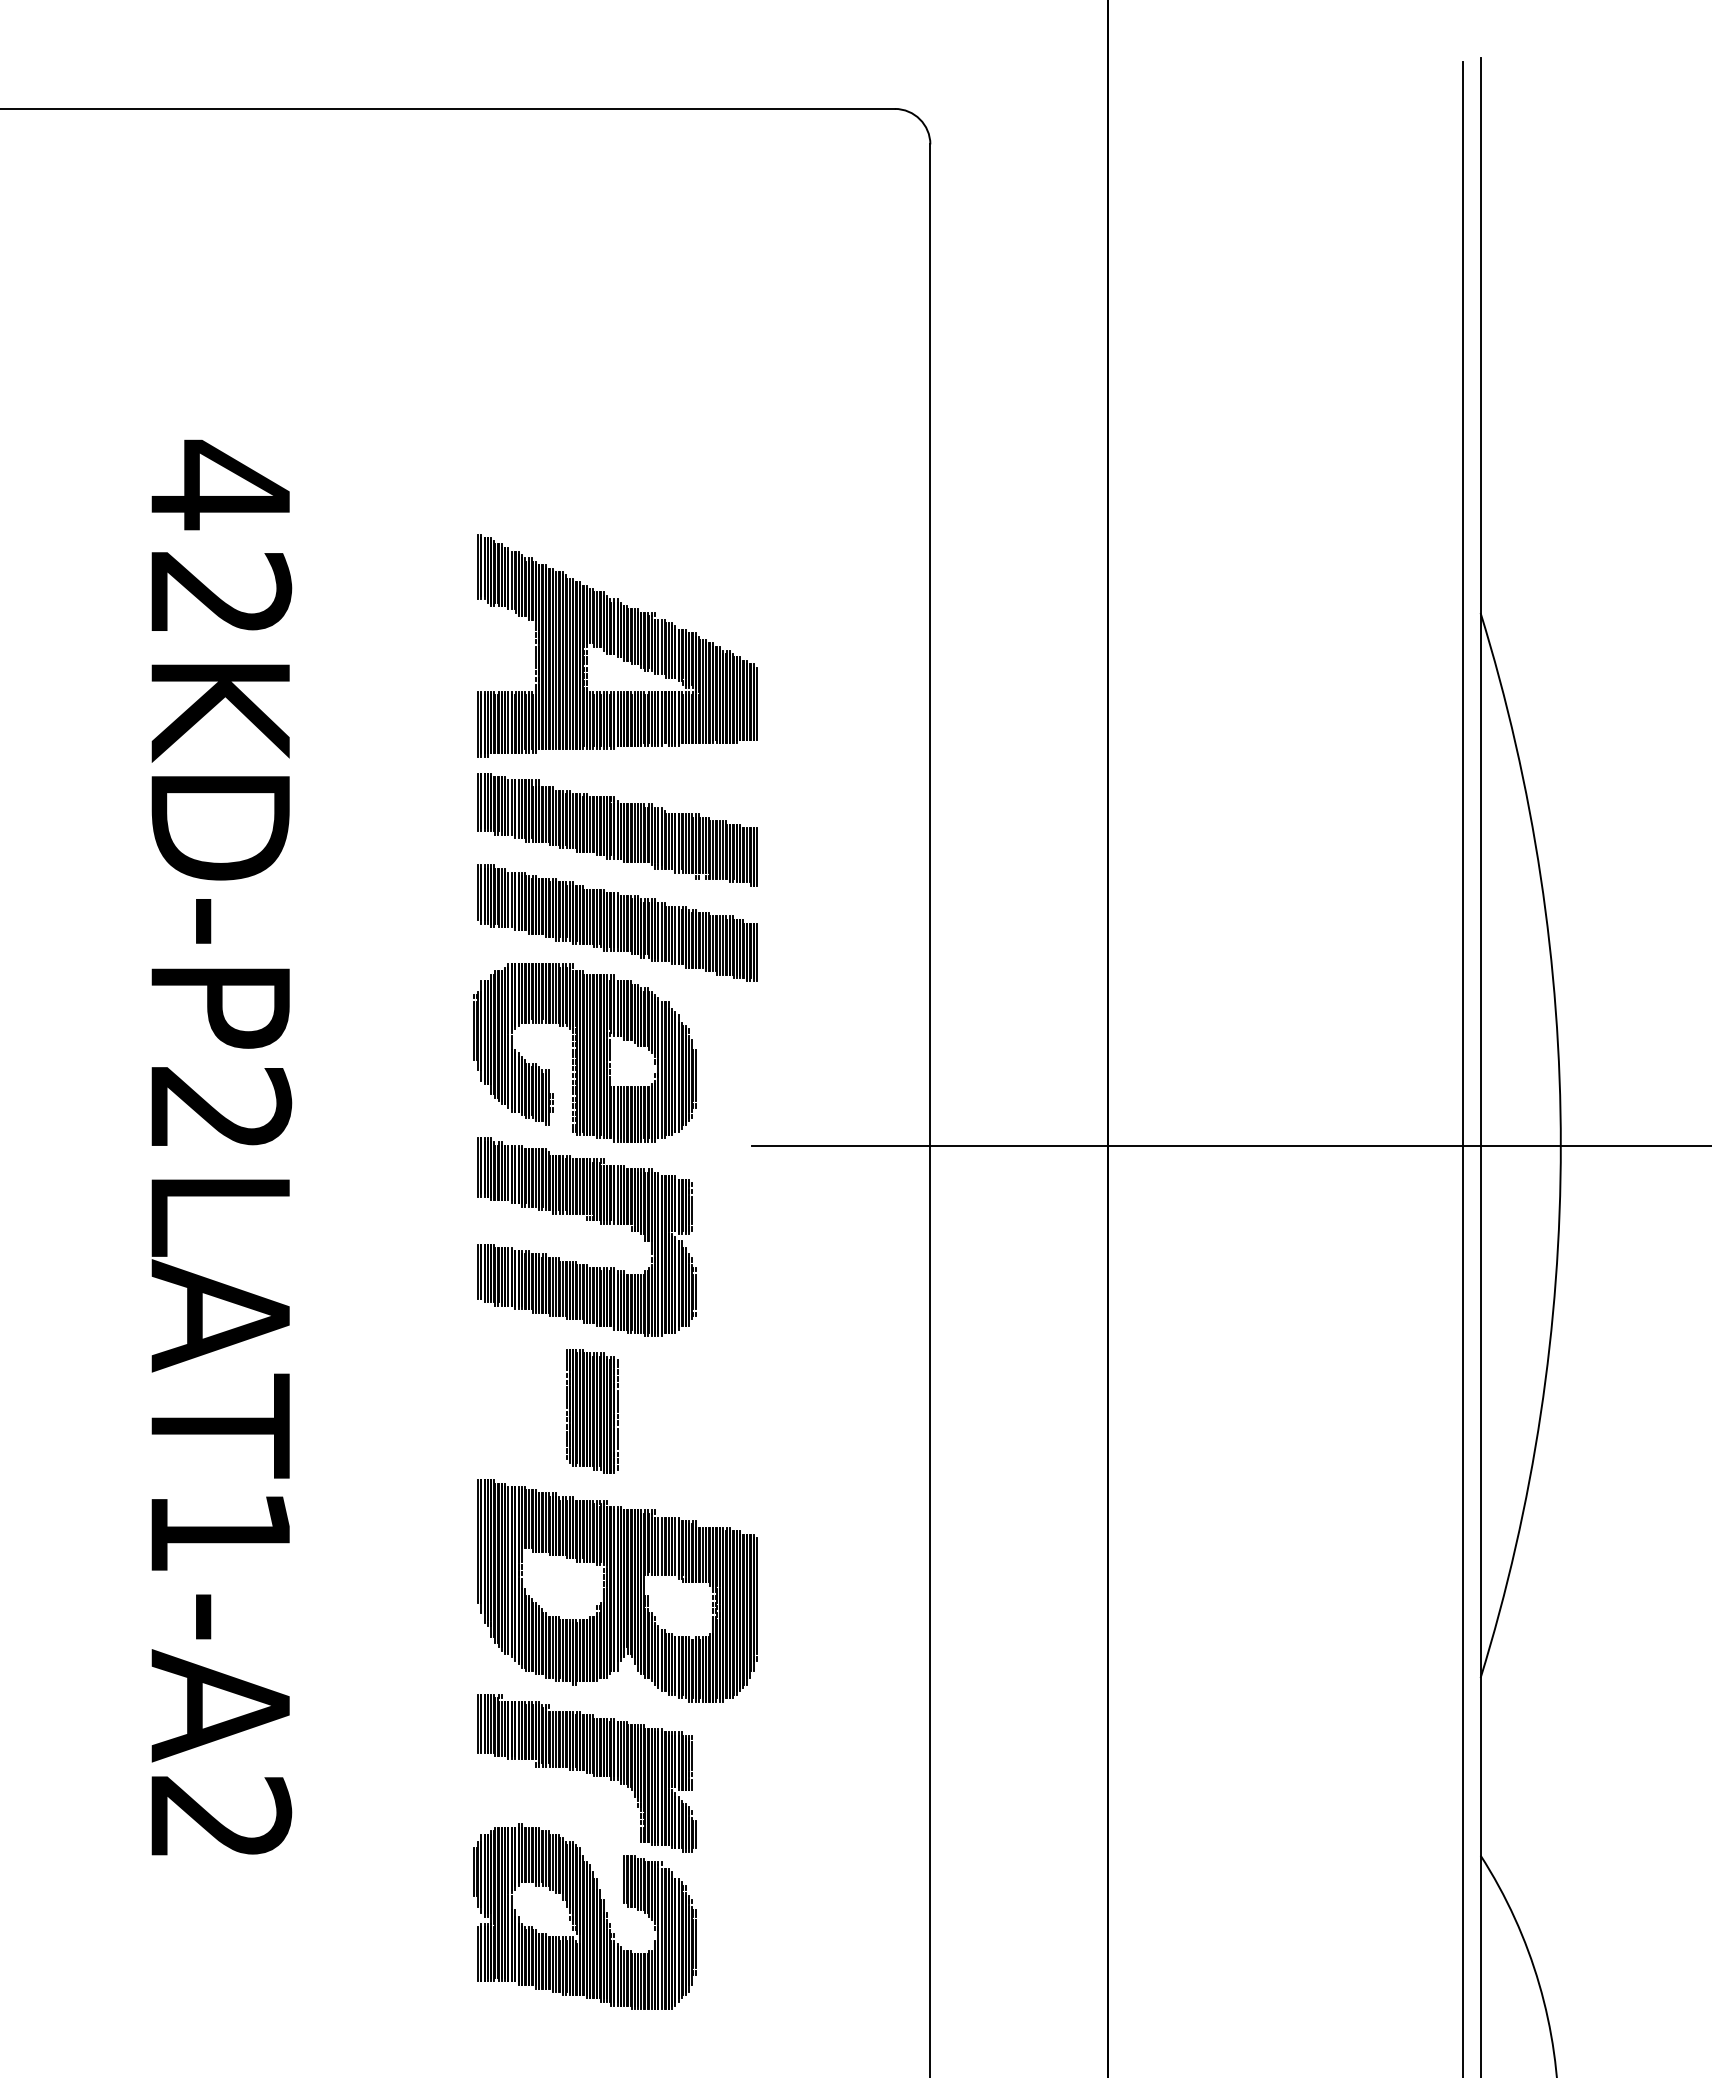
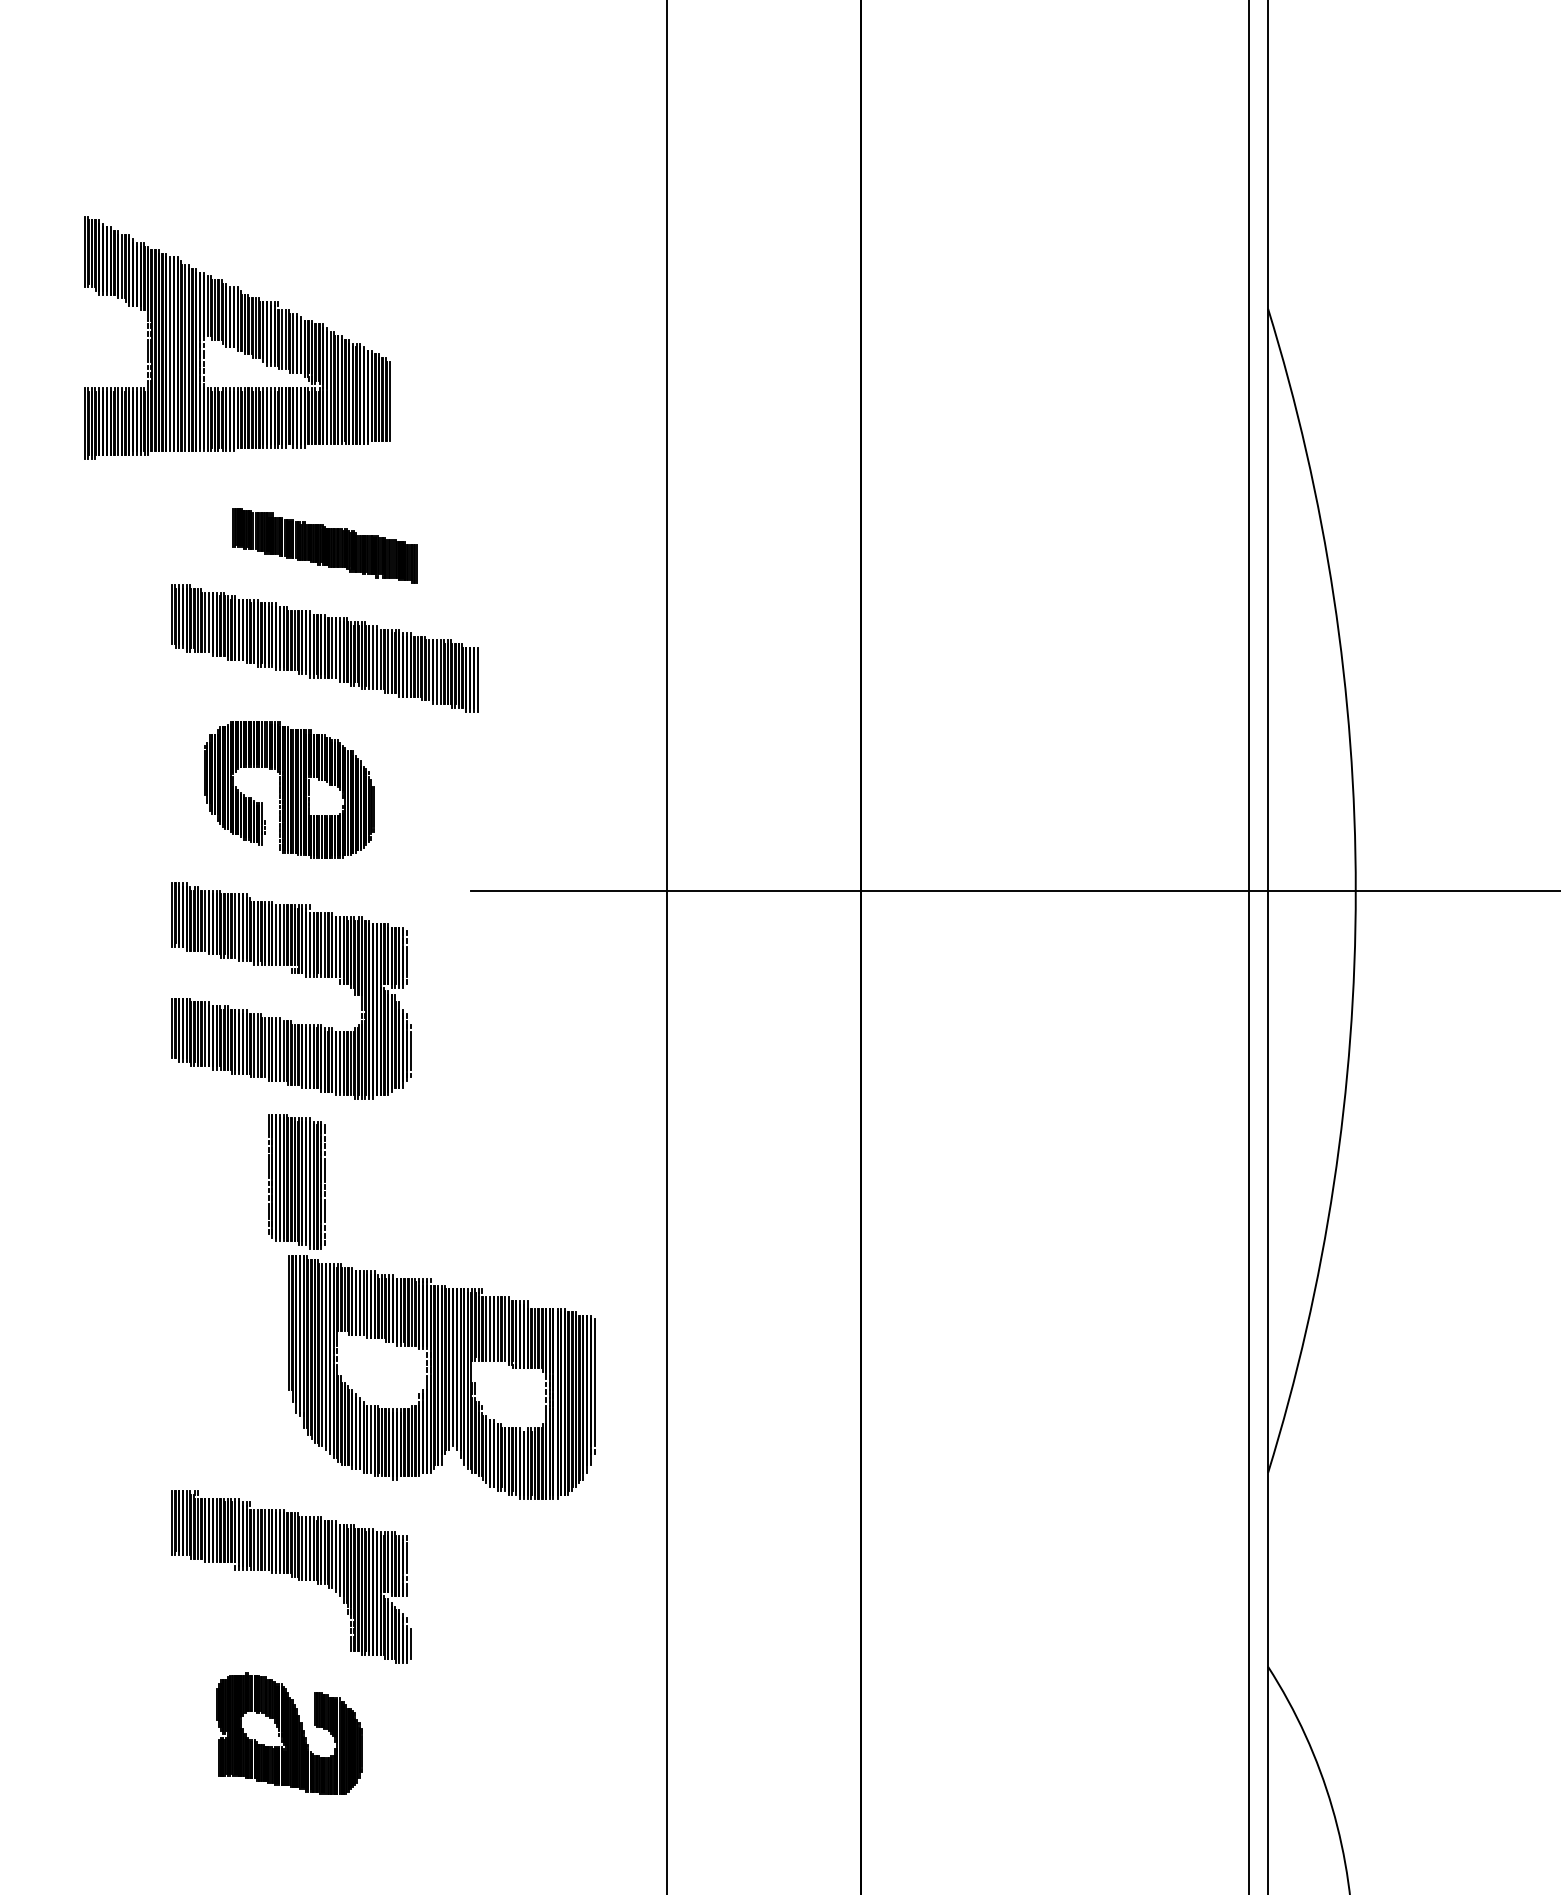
part: (617, 645) -> (237, 337), moved
part: (617, 829) -> (324, 545), size x0.6
part: (584, 1052) -> (288, 789), size x0.7
part: (617, 1590) -> (441, 1377), moved
part: (584, 1916) -> (288, 1733), size x0.6

